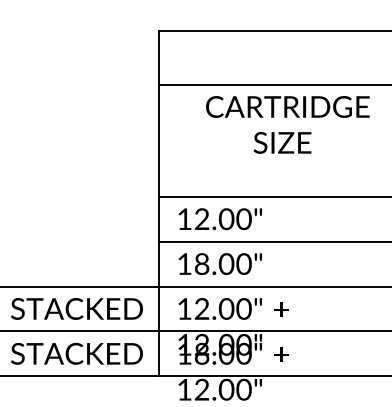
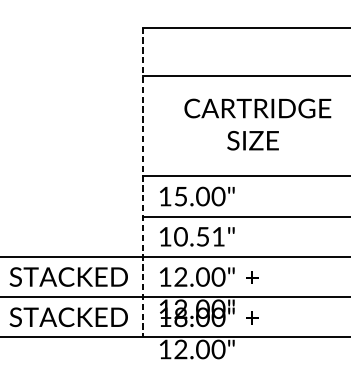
text: (287, 124) -> (257, 124), moved
line: (159, 203) -> (142, 182), solid -> dashed
text: (201, 219) -> (180, 196), 12.00" -> 15.00"
text: (222, 263) -> (199, 236), 18.00" -> 10.51"

